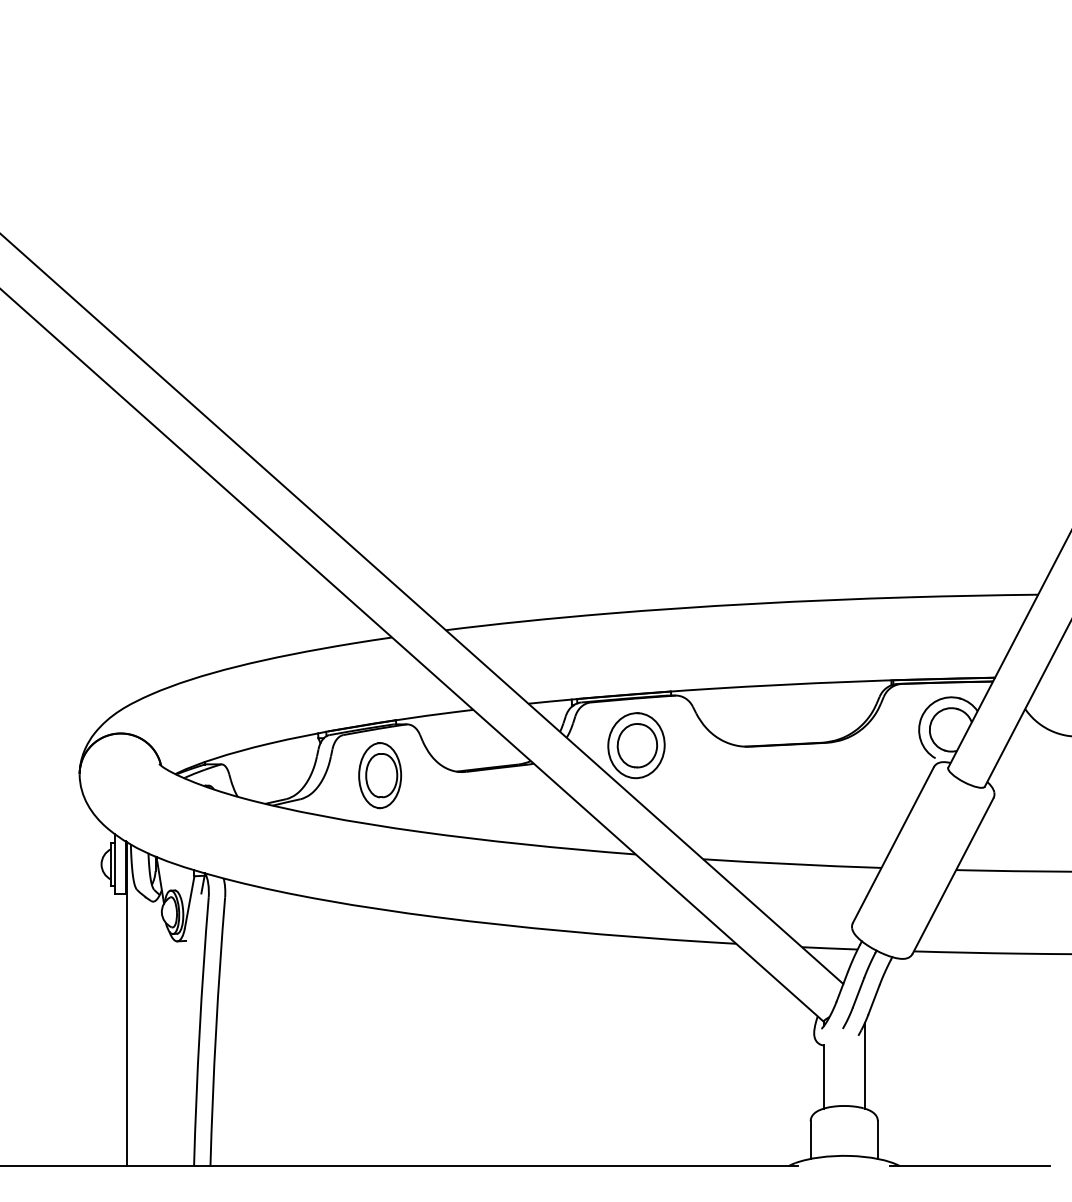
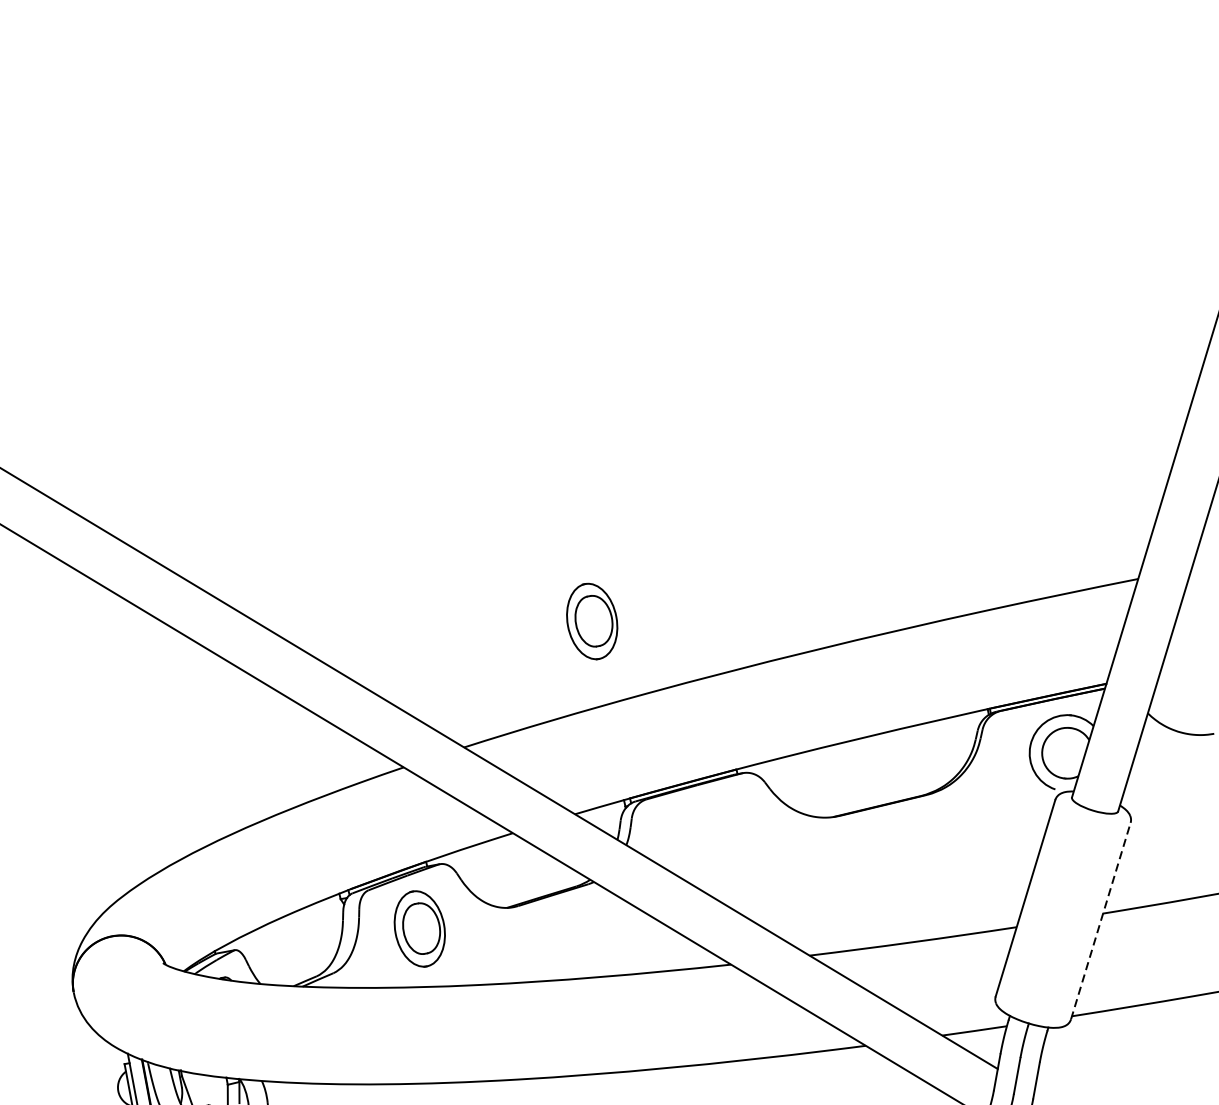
part: (573, 544) -> (592, 621), added
part: (636, 745) -> (708, 839), removed
line: (953, 876) -> (1101, 921), solid -> dashed

